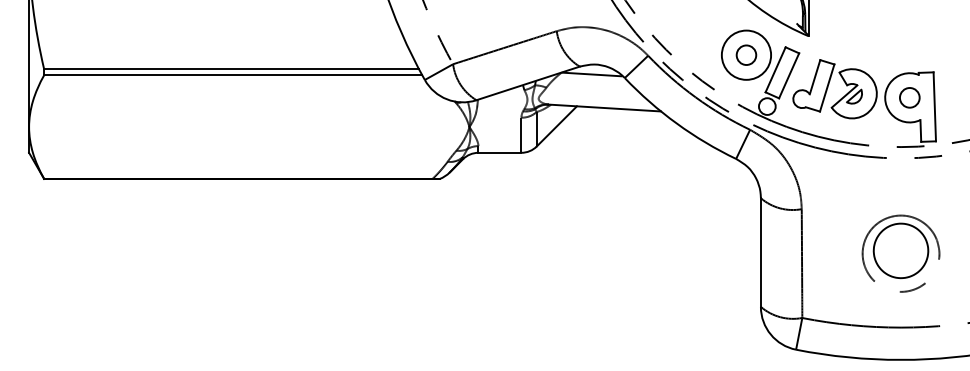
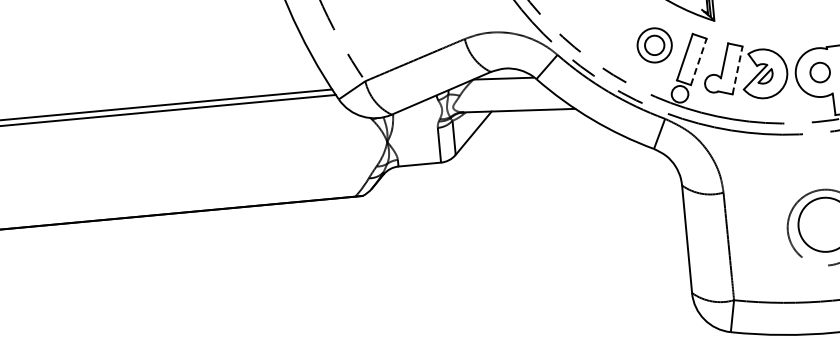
circle: (746, 54) -> (654, 44), size x0.7
line: (789, 75) -> (699, 61), solid -> dashed
line: (827, 88) -> (737, 70), solid -> dashed

